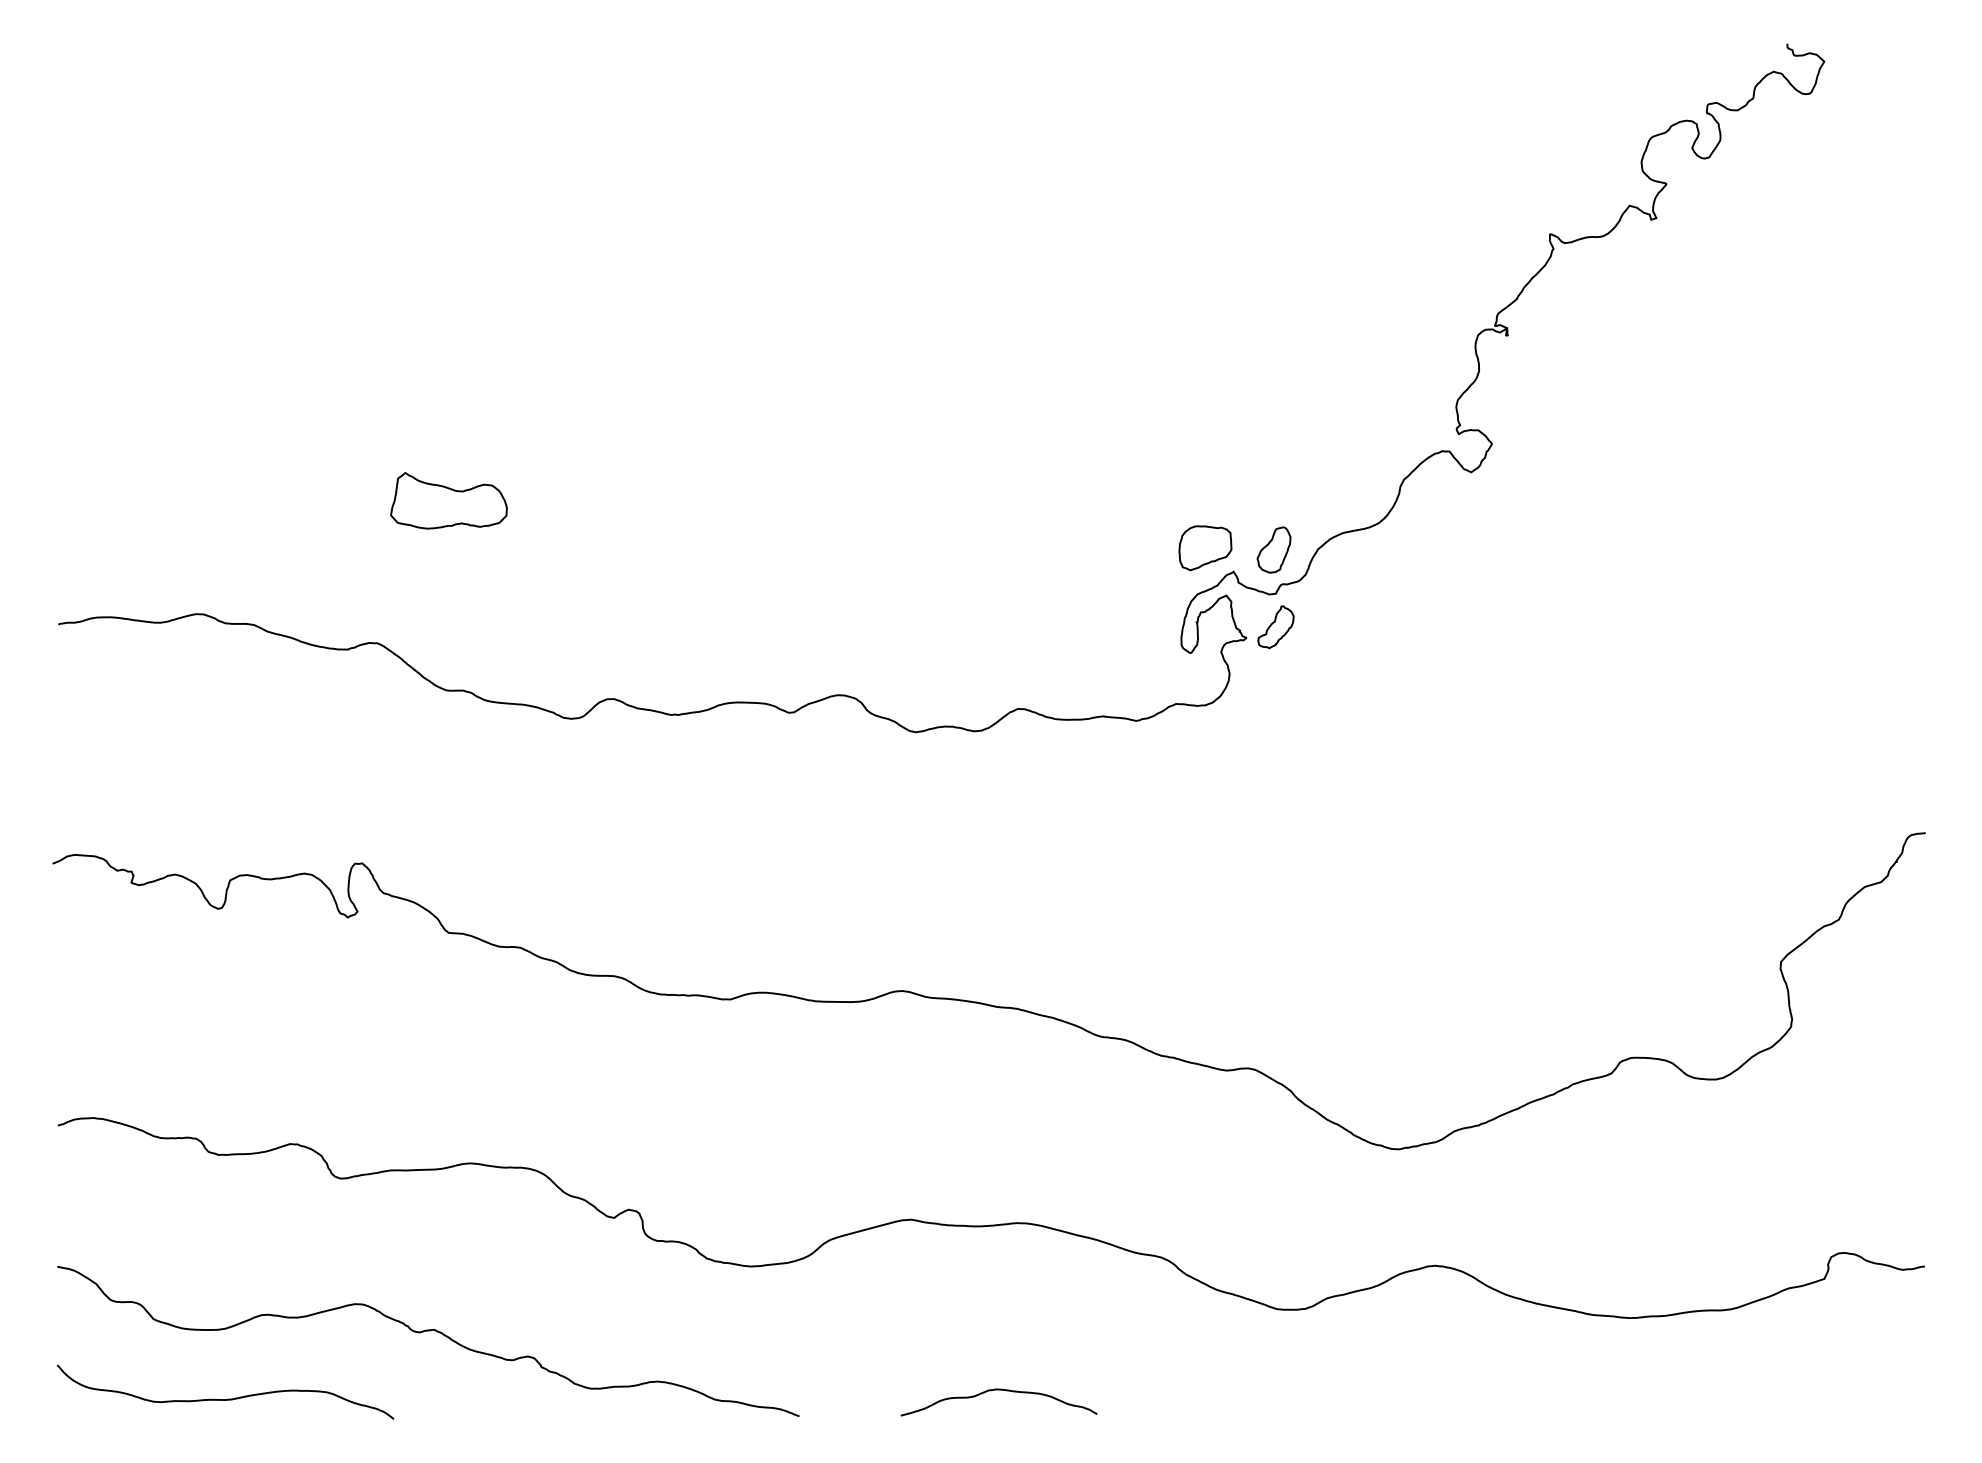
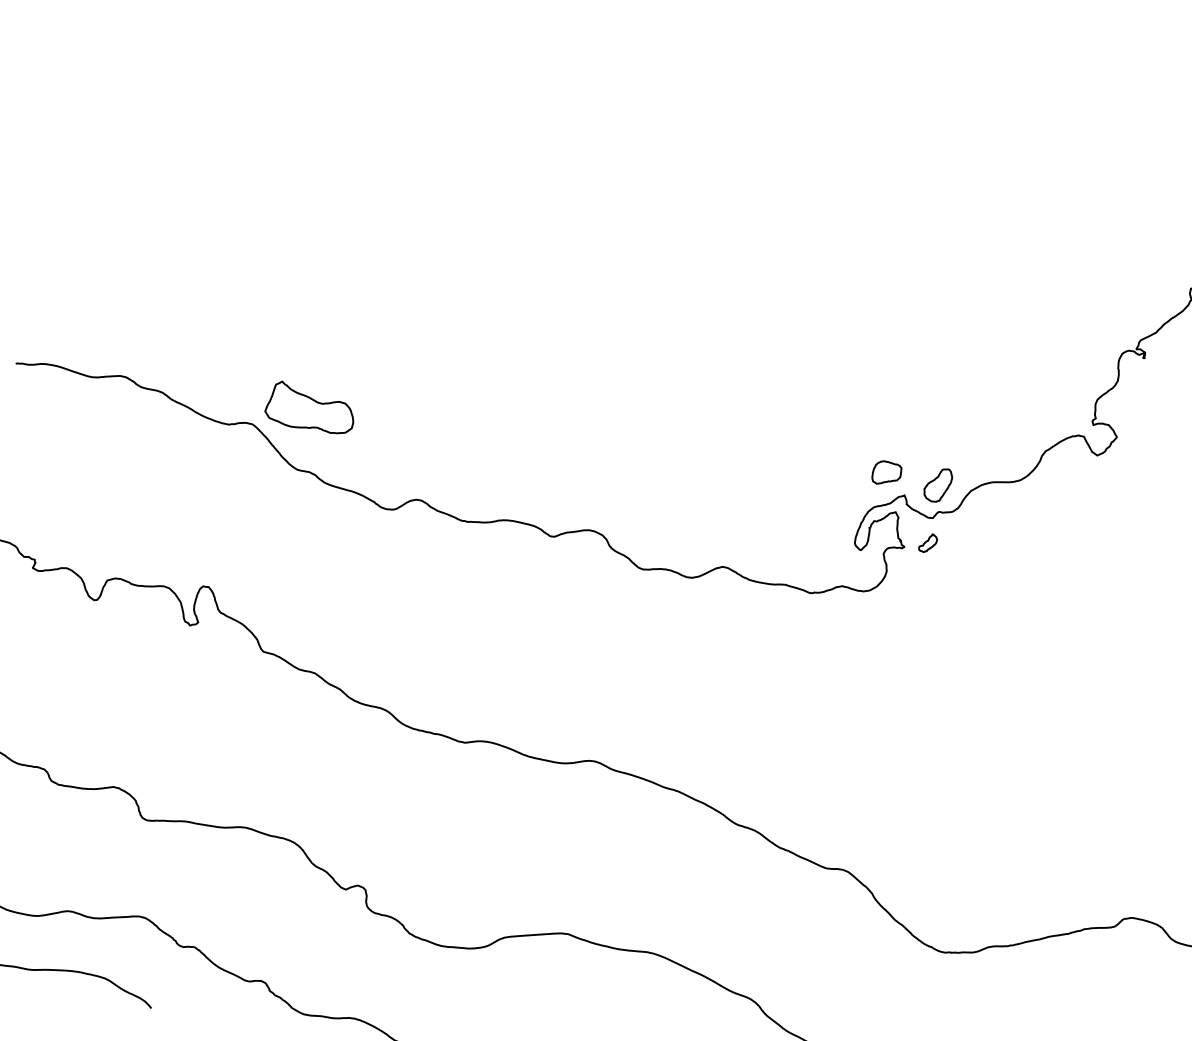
part: (448, 500) -> (310, 408), moved
part: (1205, 548) -> (886, 473), size x0.7
part: (1275, 627) -> (927, 543), size x0.6

